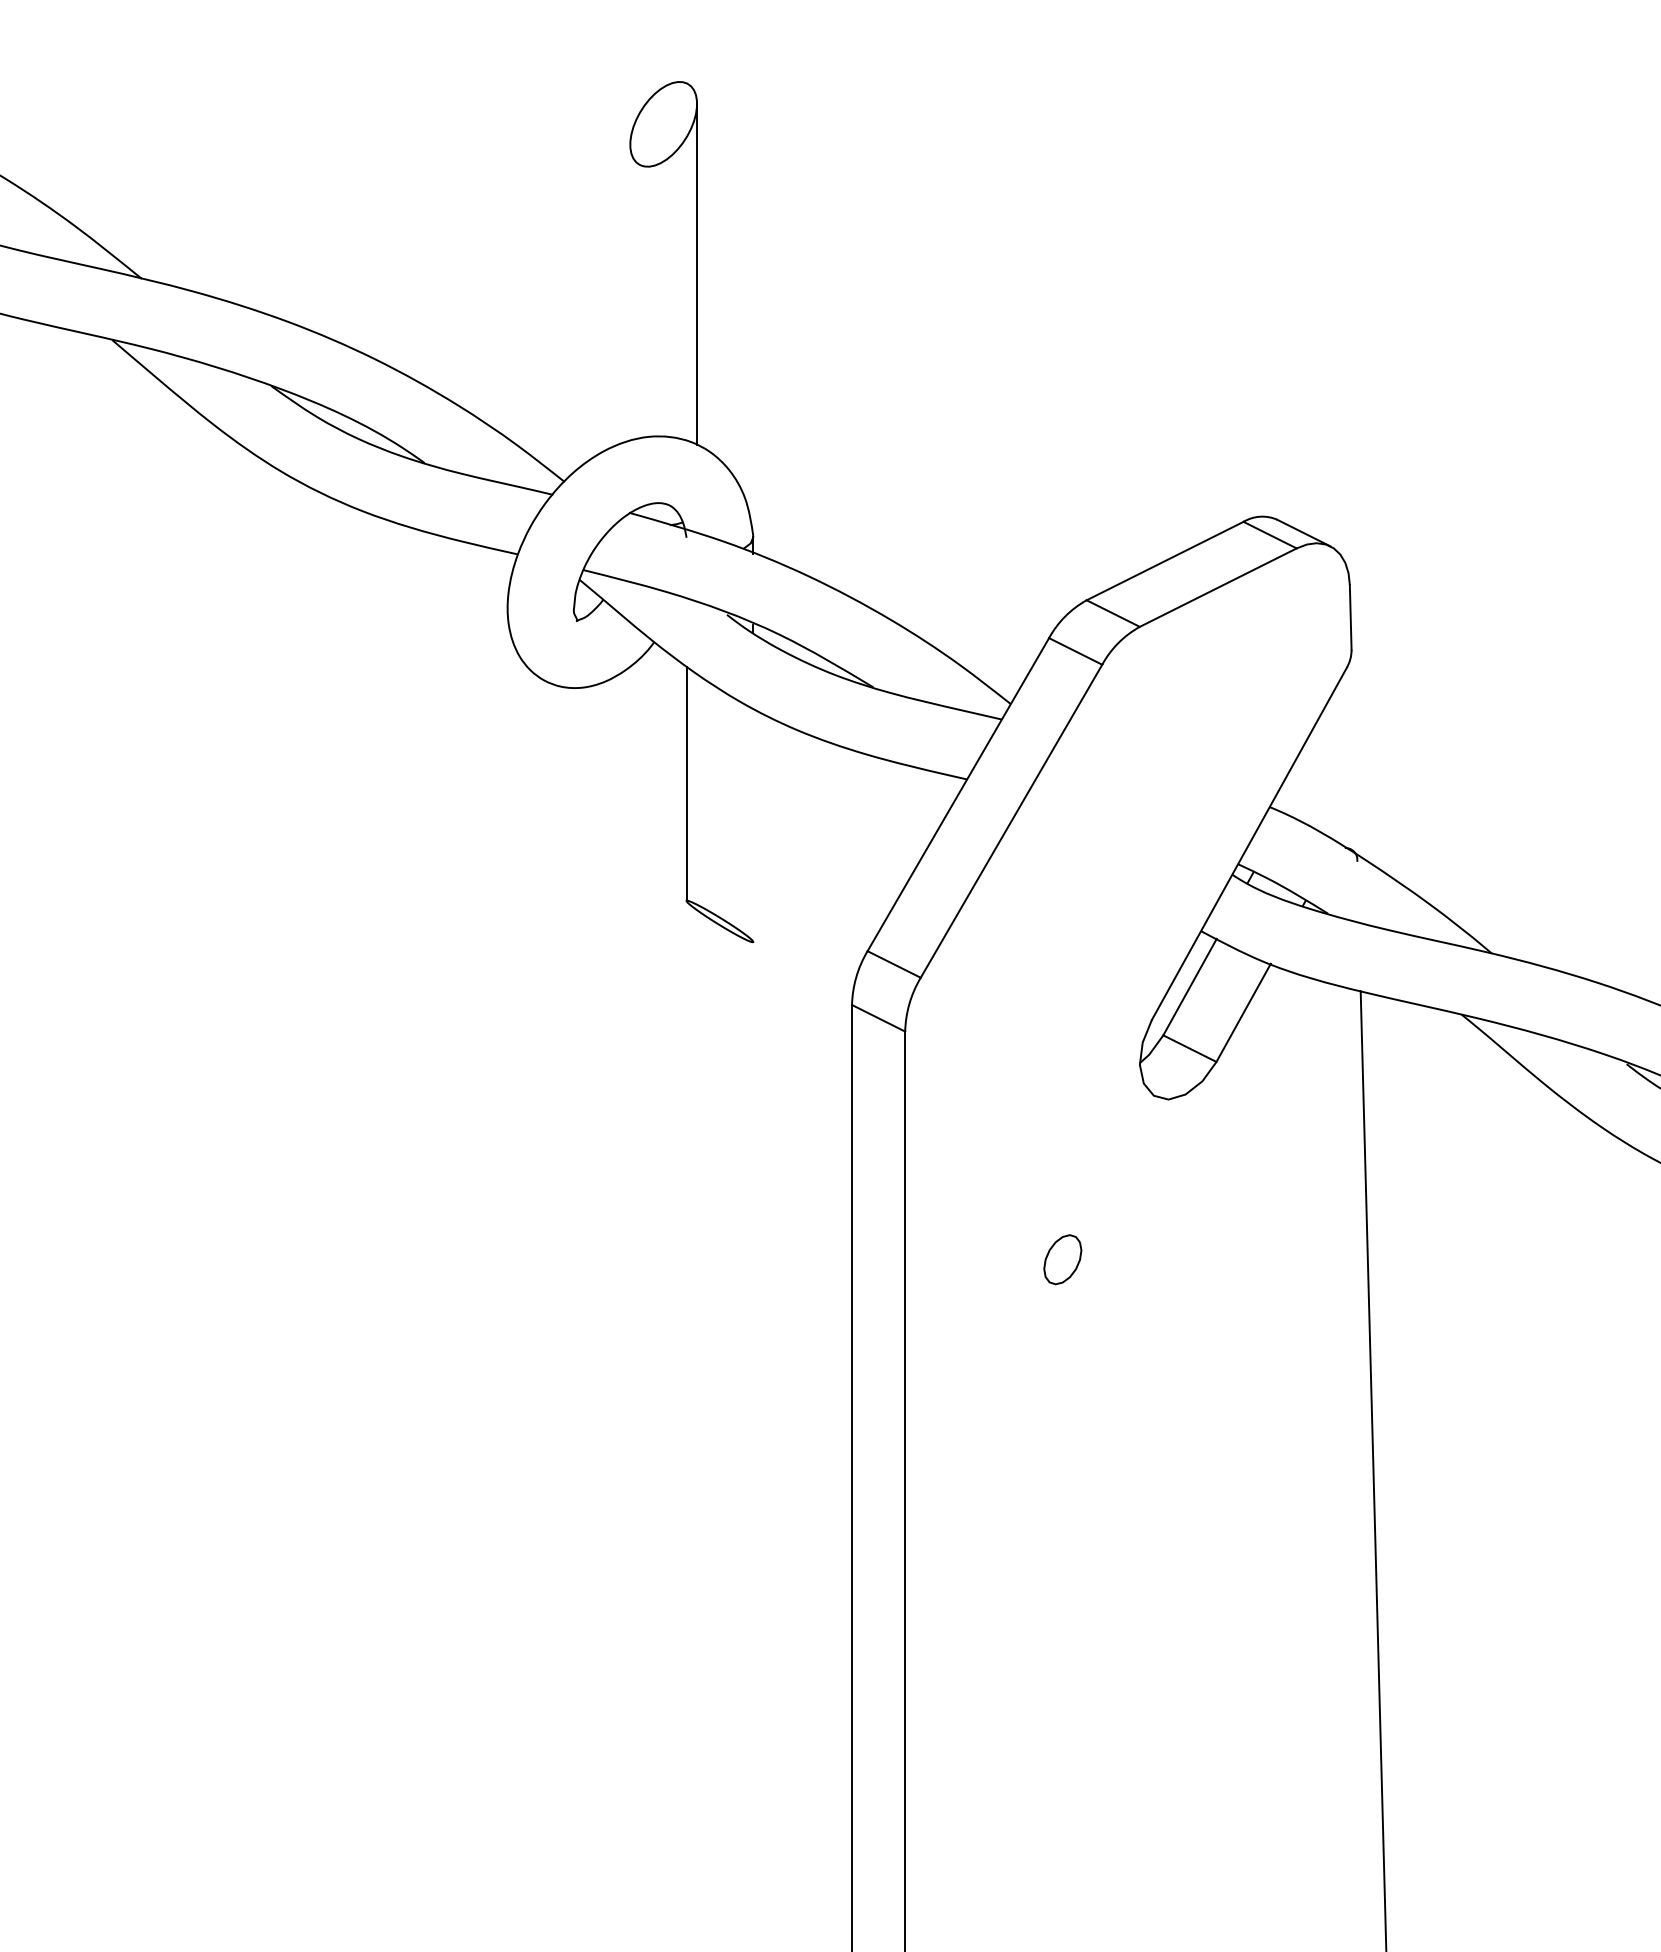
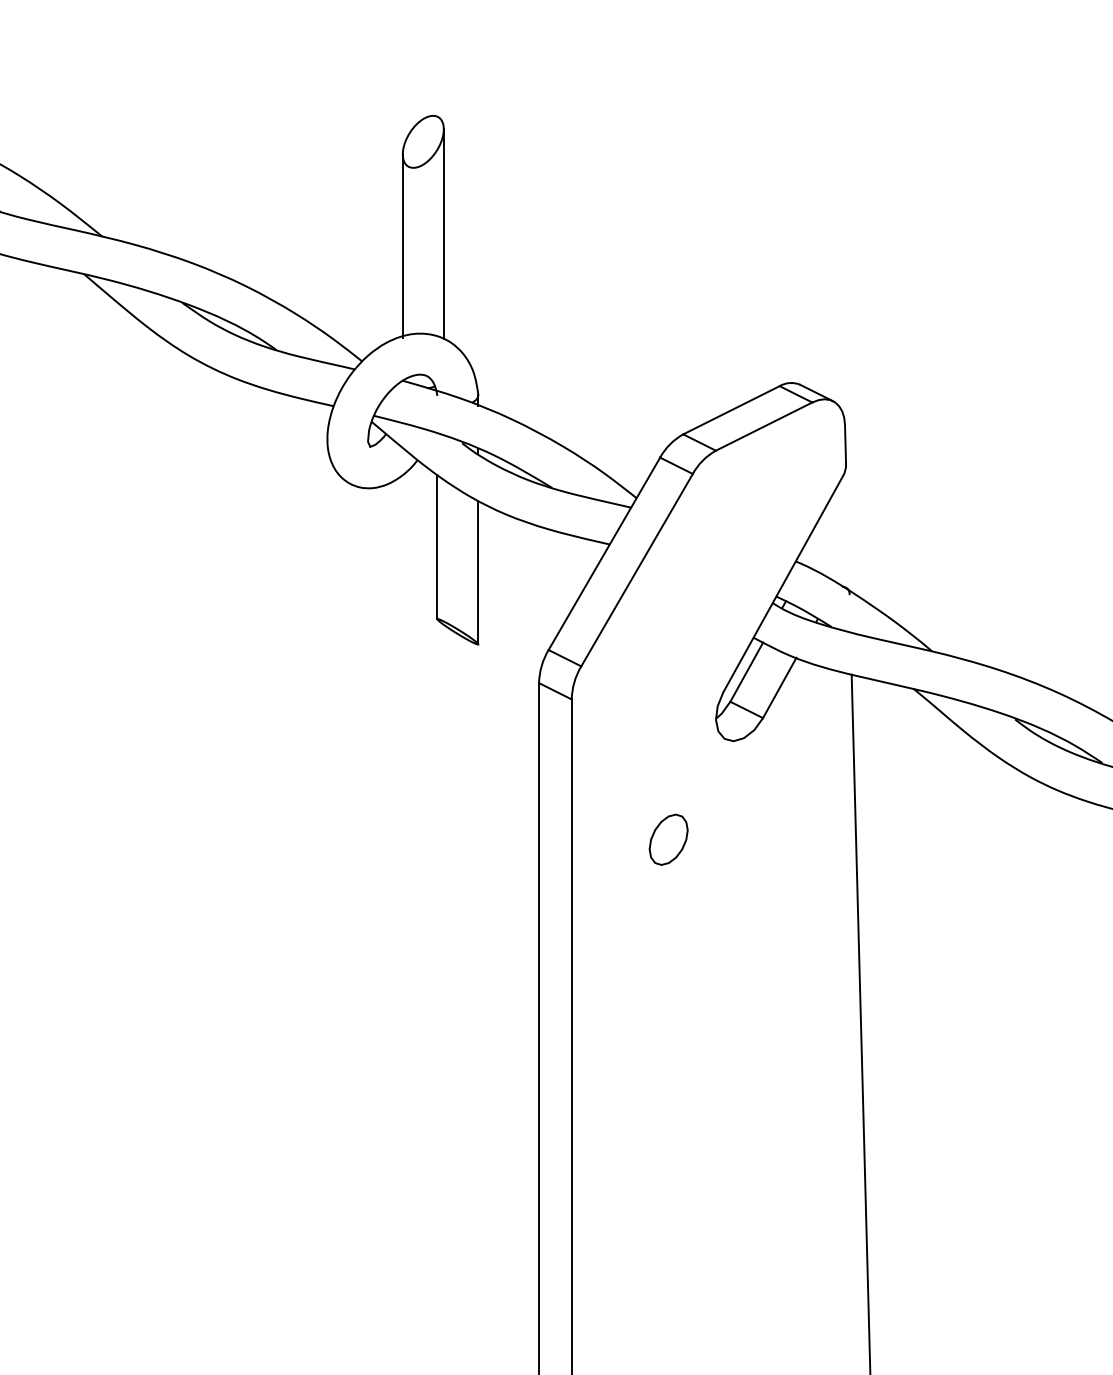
line: (629, 292) -> (402, 245), added
line: (753, 825) -> (478, 572), added
part: (1062, 1259) -> (668, 839), size x1.67

